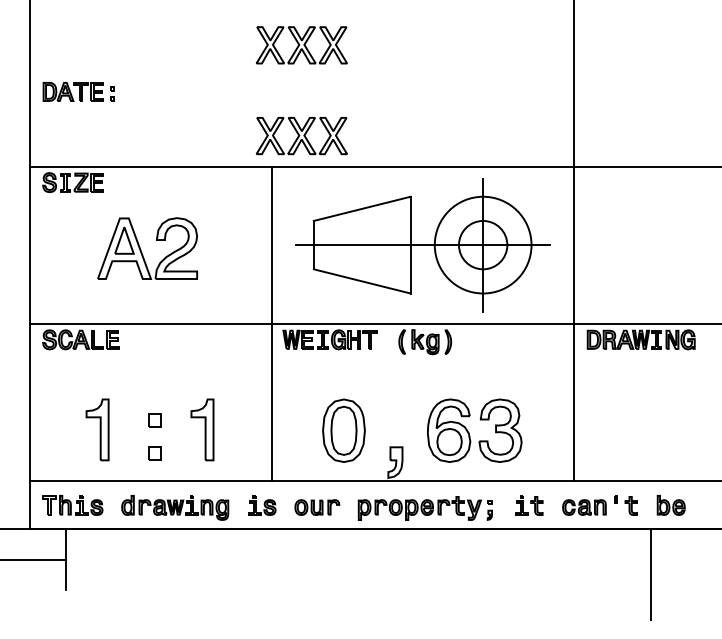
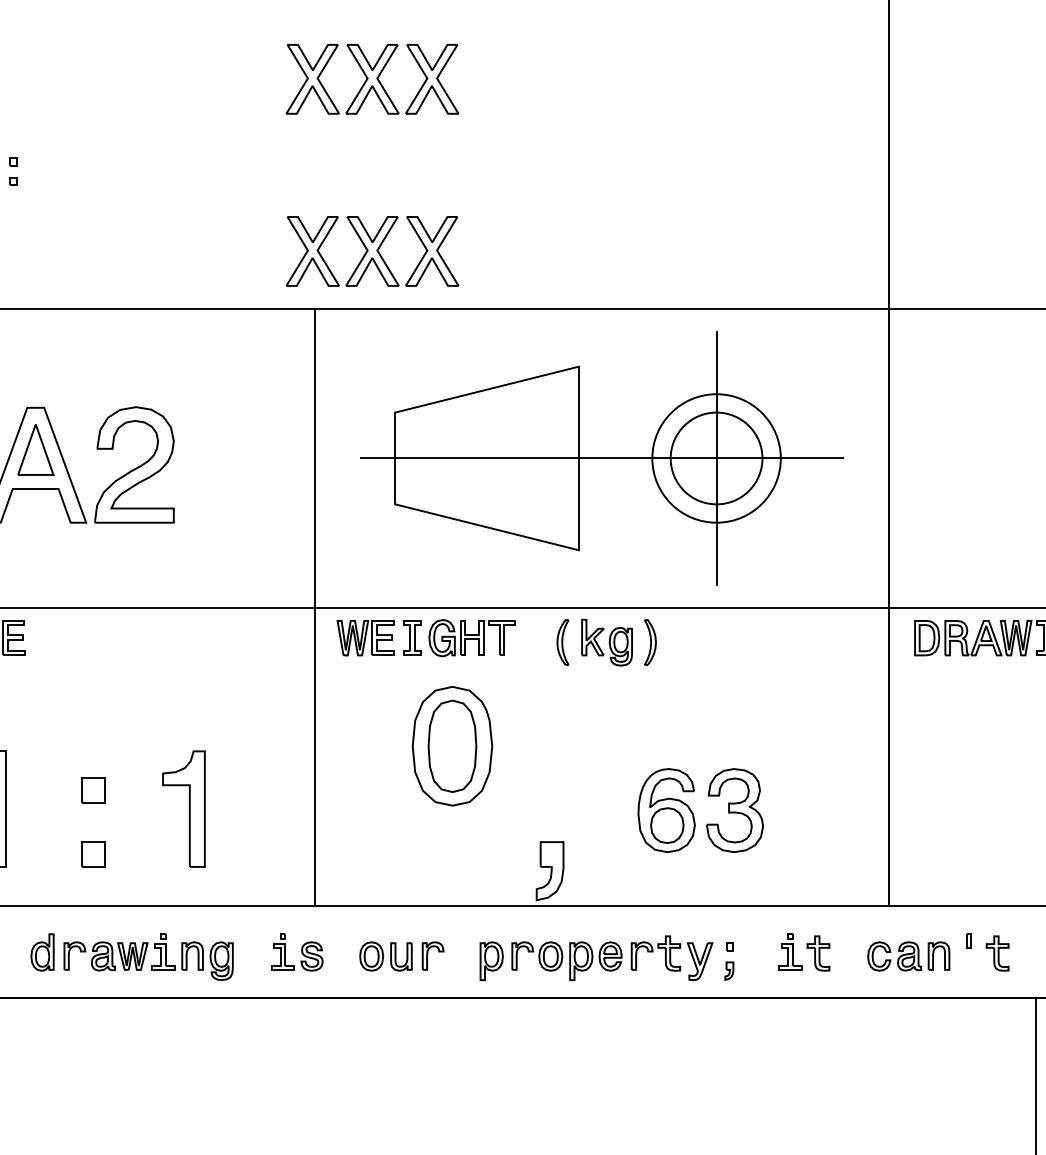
circle: (482, 244) -> (715, 457), size x0.7
part: (343, 430) -> (451, 745), moved
part: (474, 430) -> (700, 810), size x0.7

